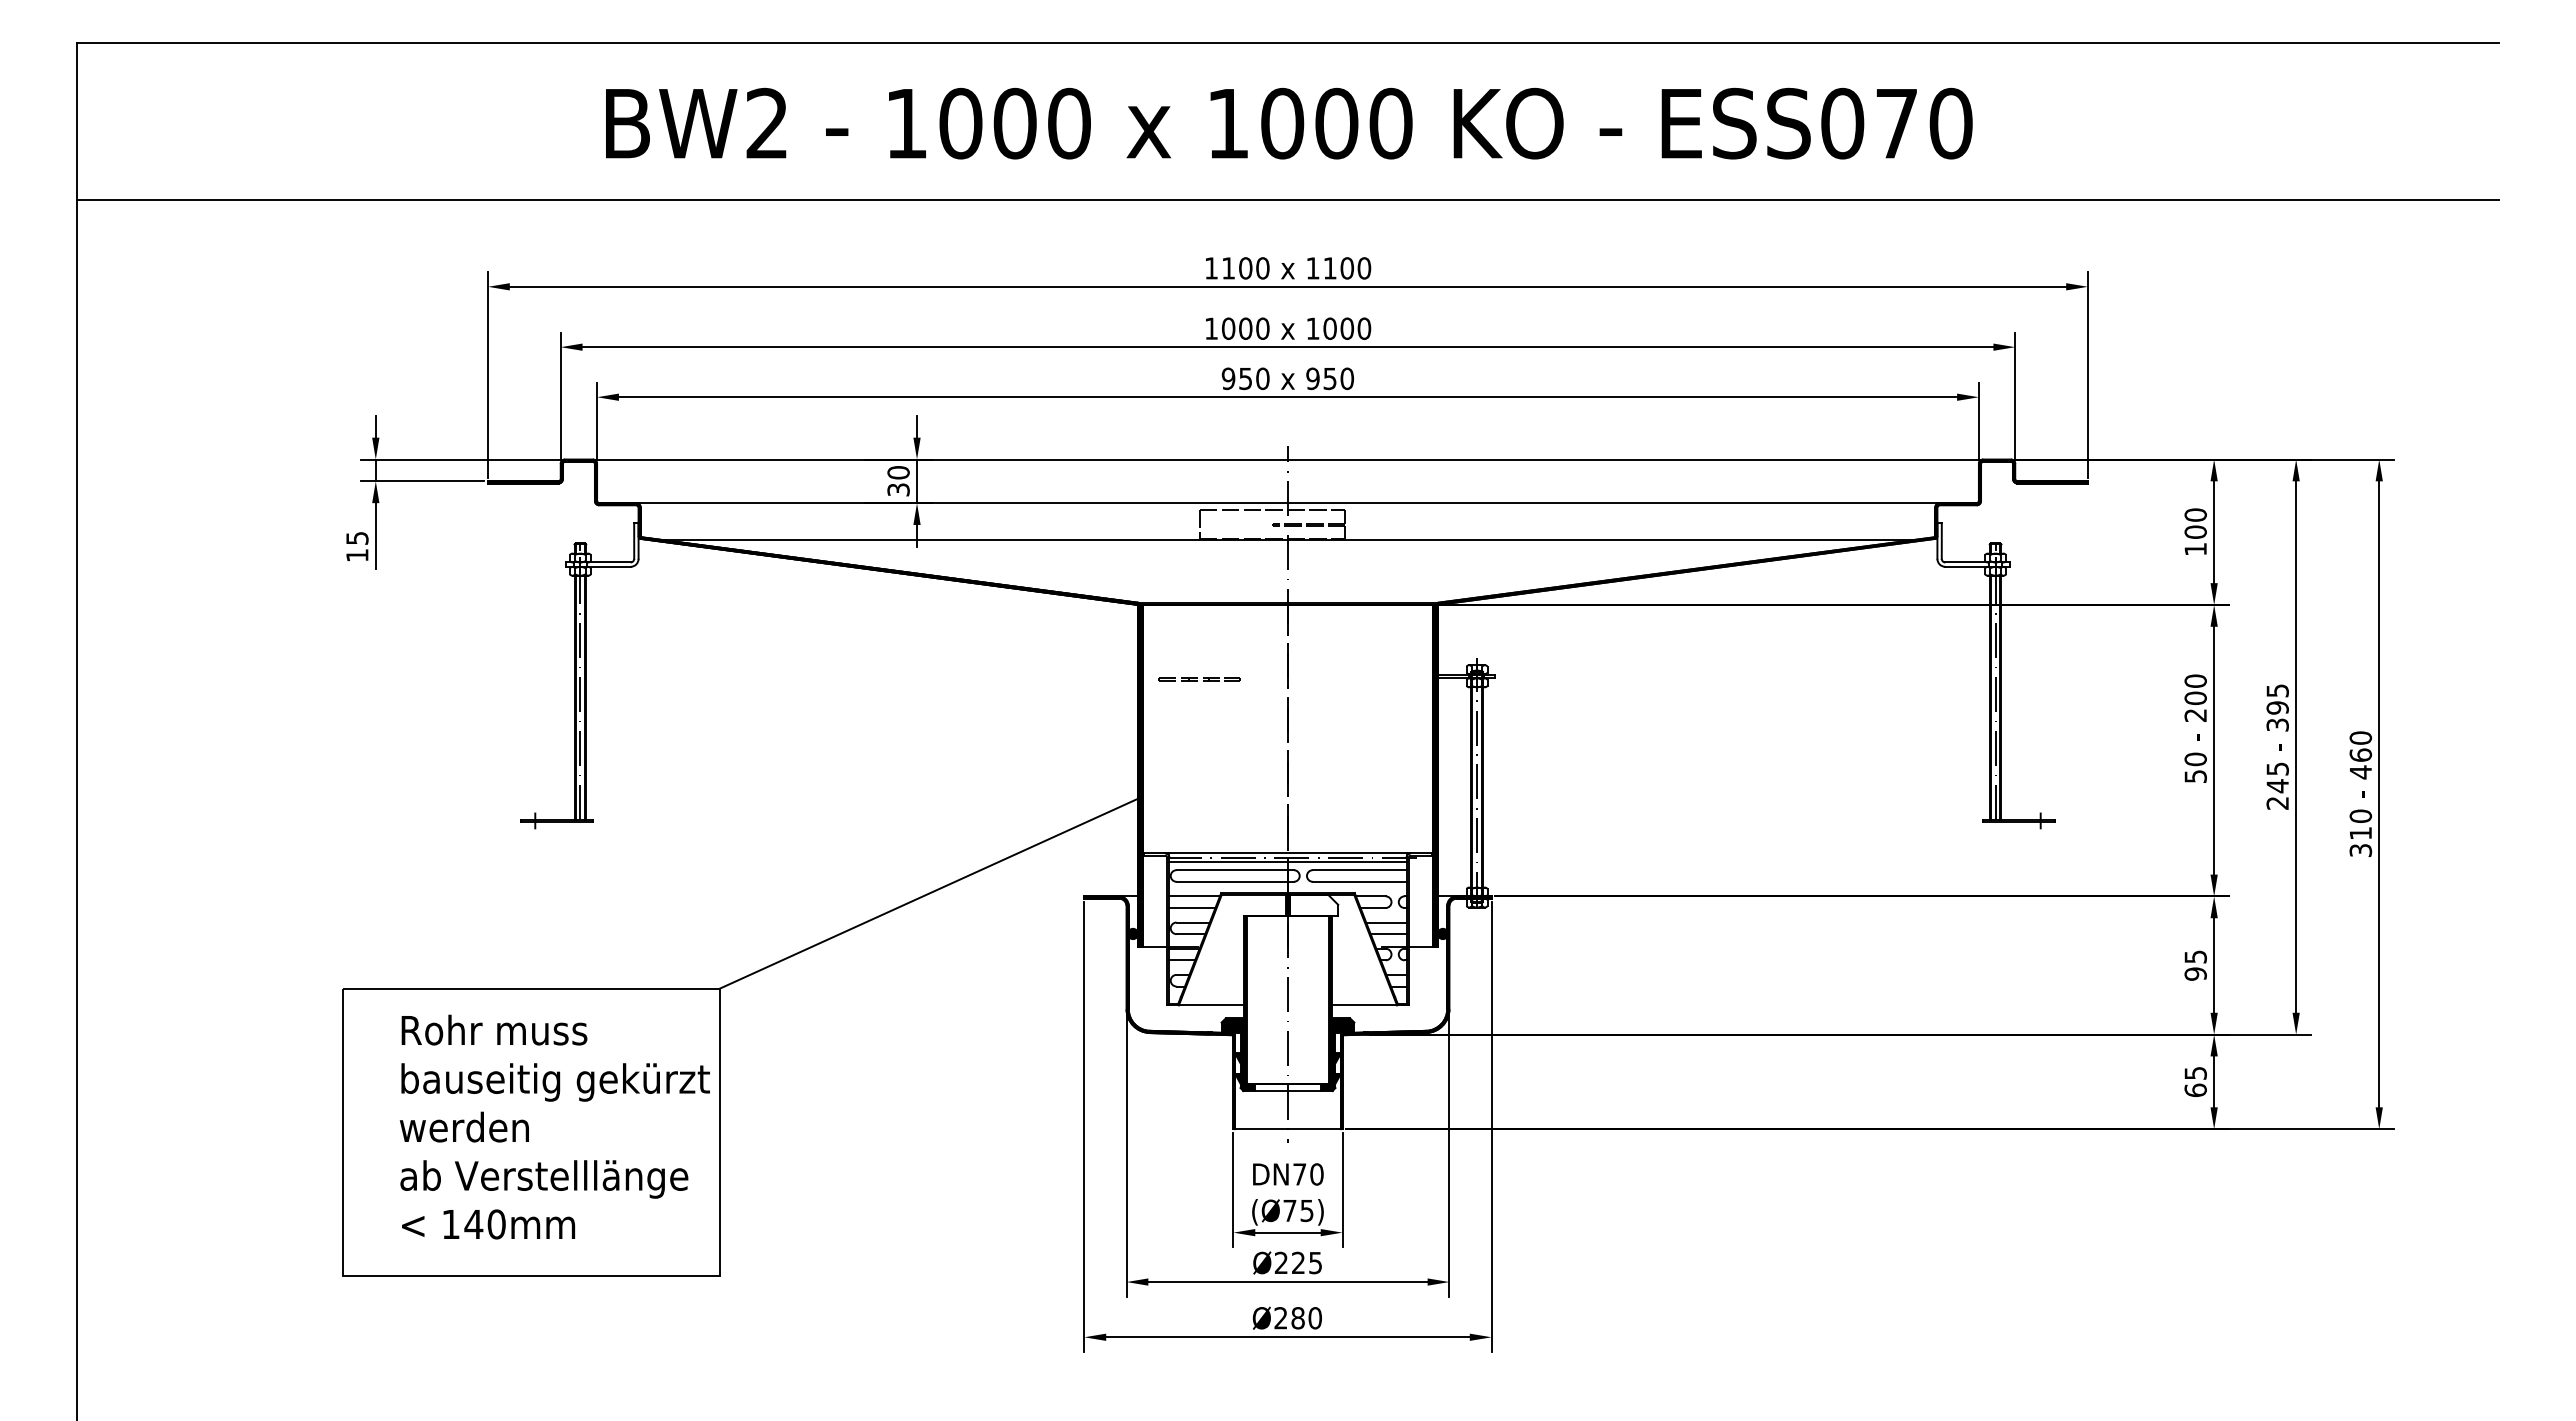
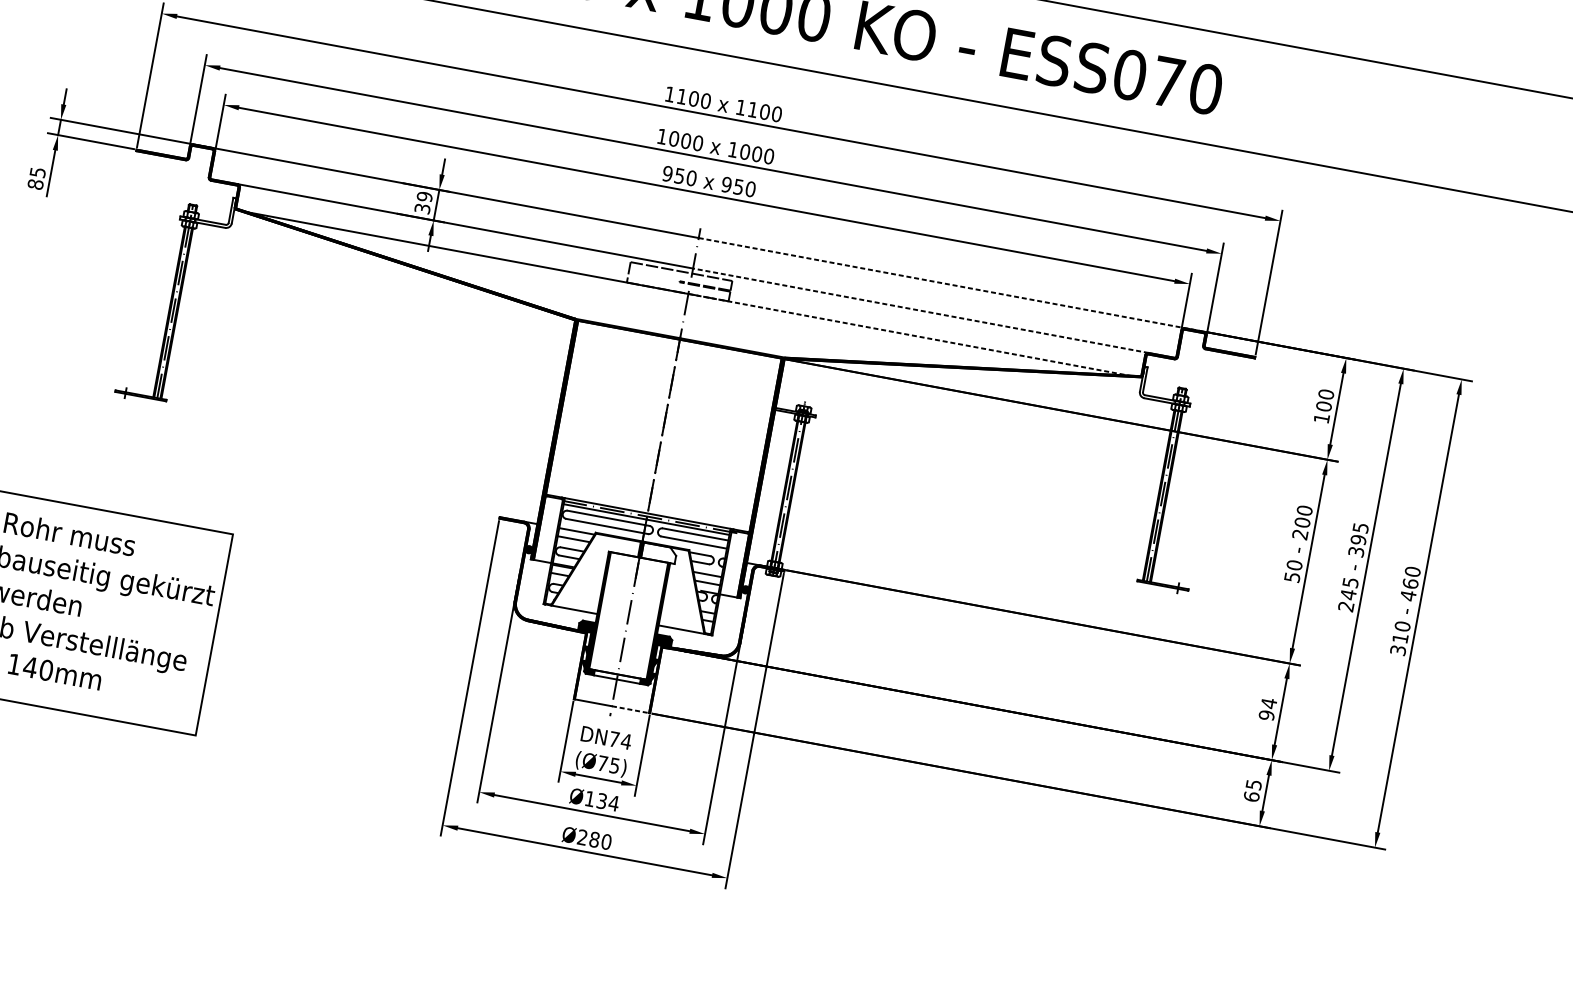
line: (1649, 459) -> (951, 284), solid -> dashed
text: (898, 472) -> (424, 196), 30 -> 39
line: (1613, 503) -> (920, 310), solid -> dashed
line: (1604, 539) -> (909, 334), solid -> dashed
text: (357, 555) -> (35, 184), 15 -> 85
line: (1197, 678) -> (607, 379), removed
line: (930, 892) -> (392, 494), removed
text: (2195, 957) -> (1268, 703), 95 -> 94
line: (1315, 1129) -> (631, 710), solid -> dashed
text: (1316, 1174) -> (626, 741), DN70 -> DN74
text: (1298, 1262) -> (602, 800), Ø225 -> Ø134

